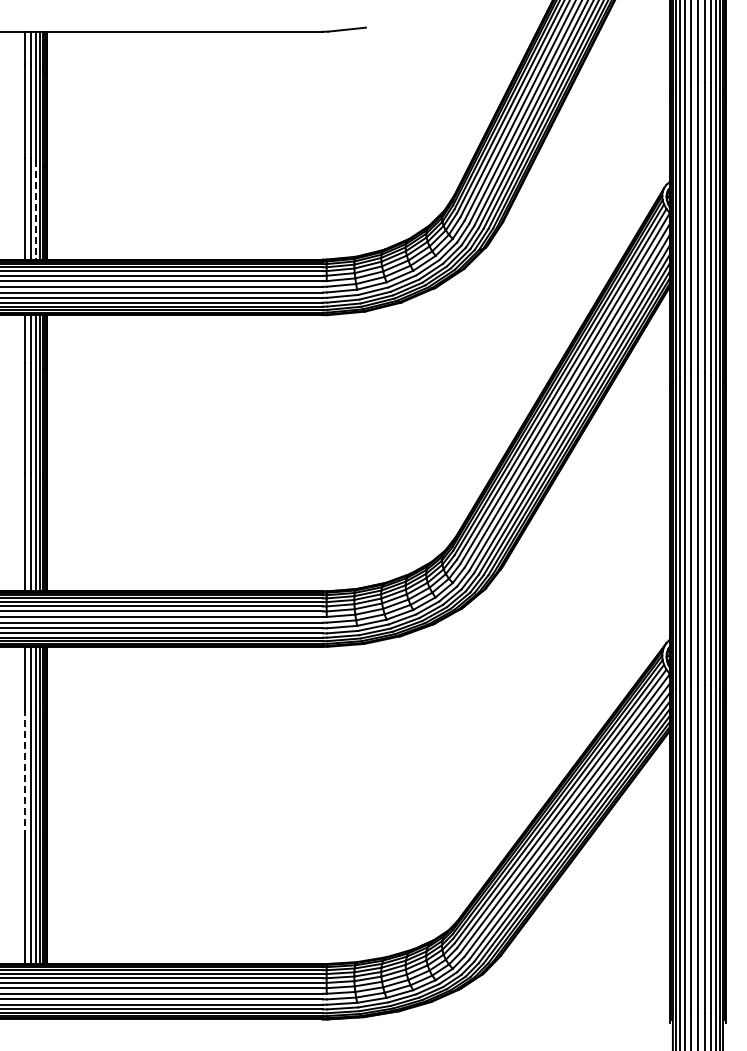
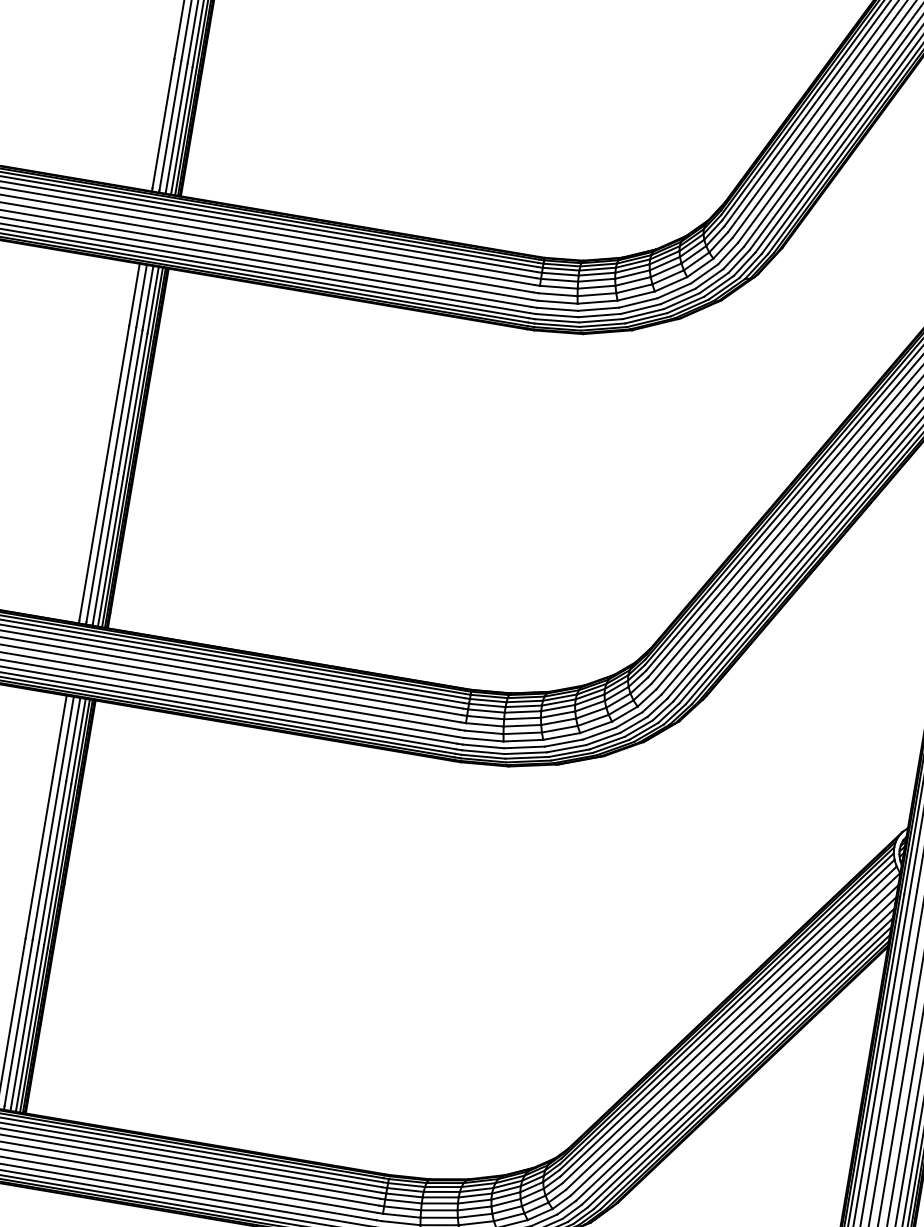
line: (35, 209) -> (176, 128), dashed -> solid
line: (25, 771) -> (39, 858), dashed -> solid

